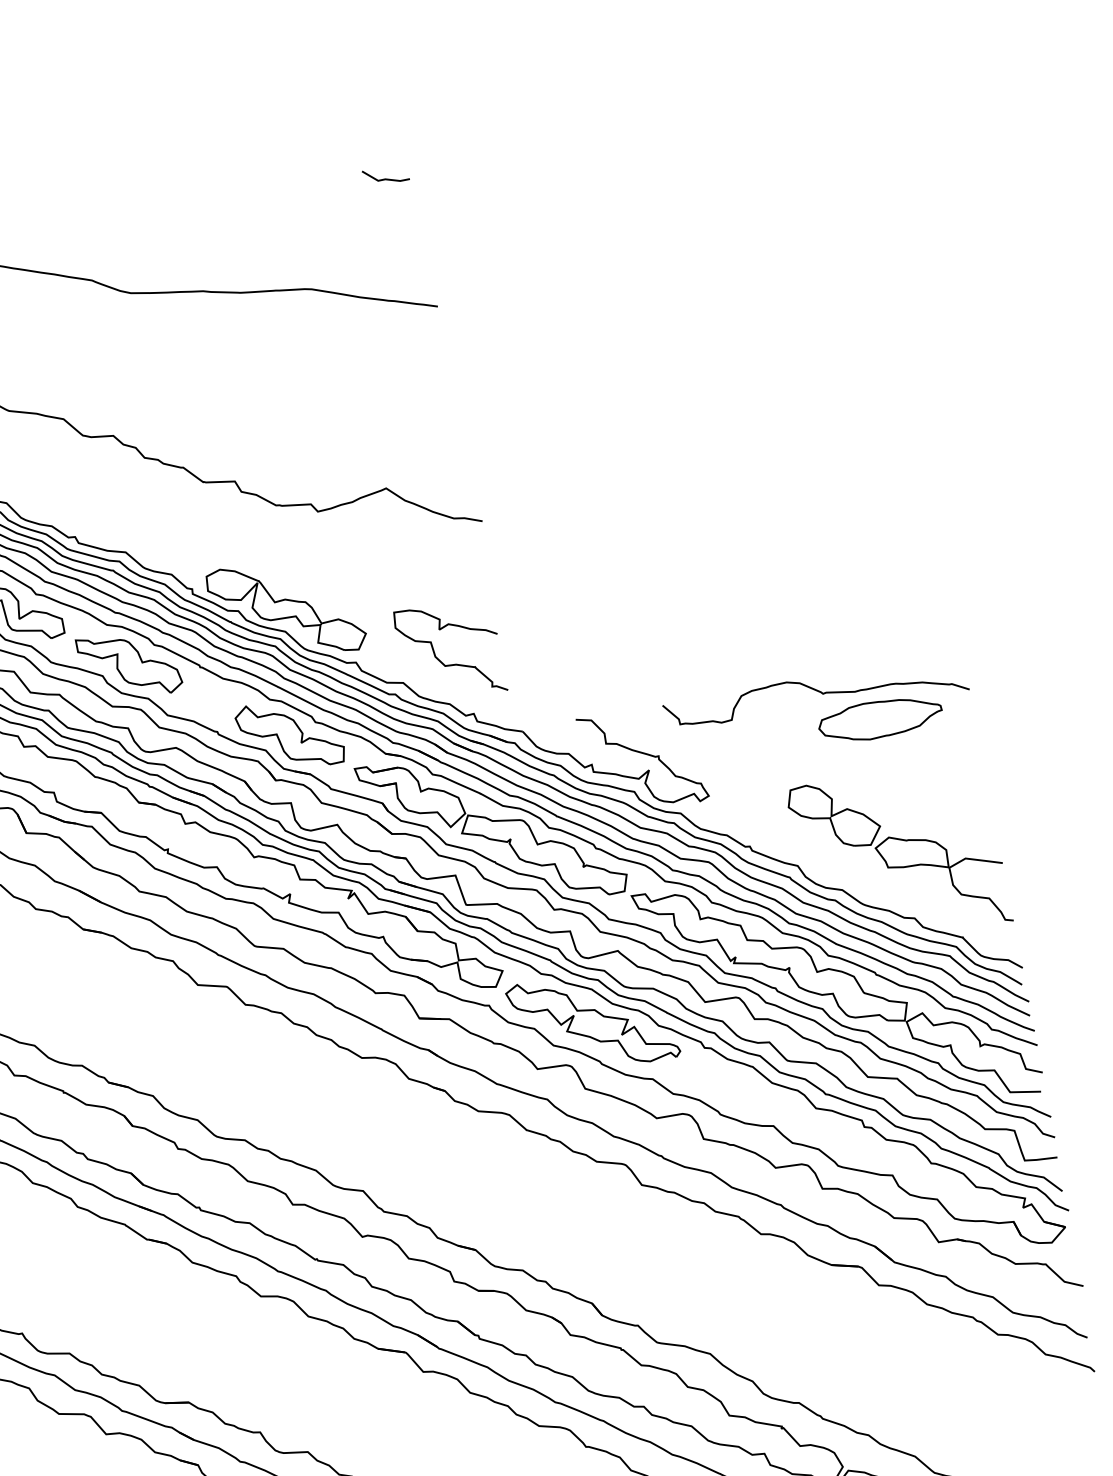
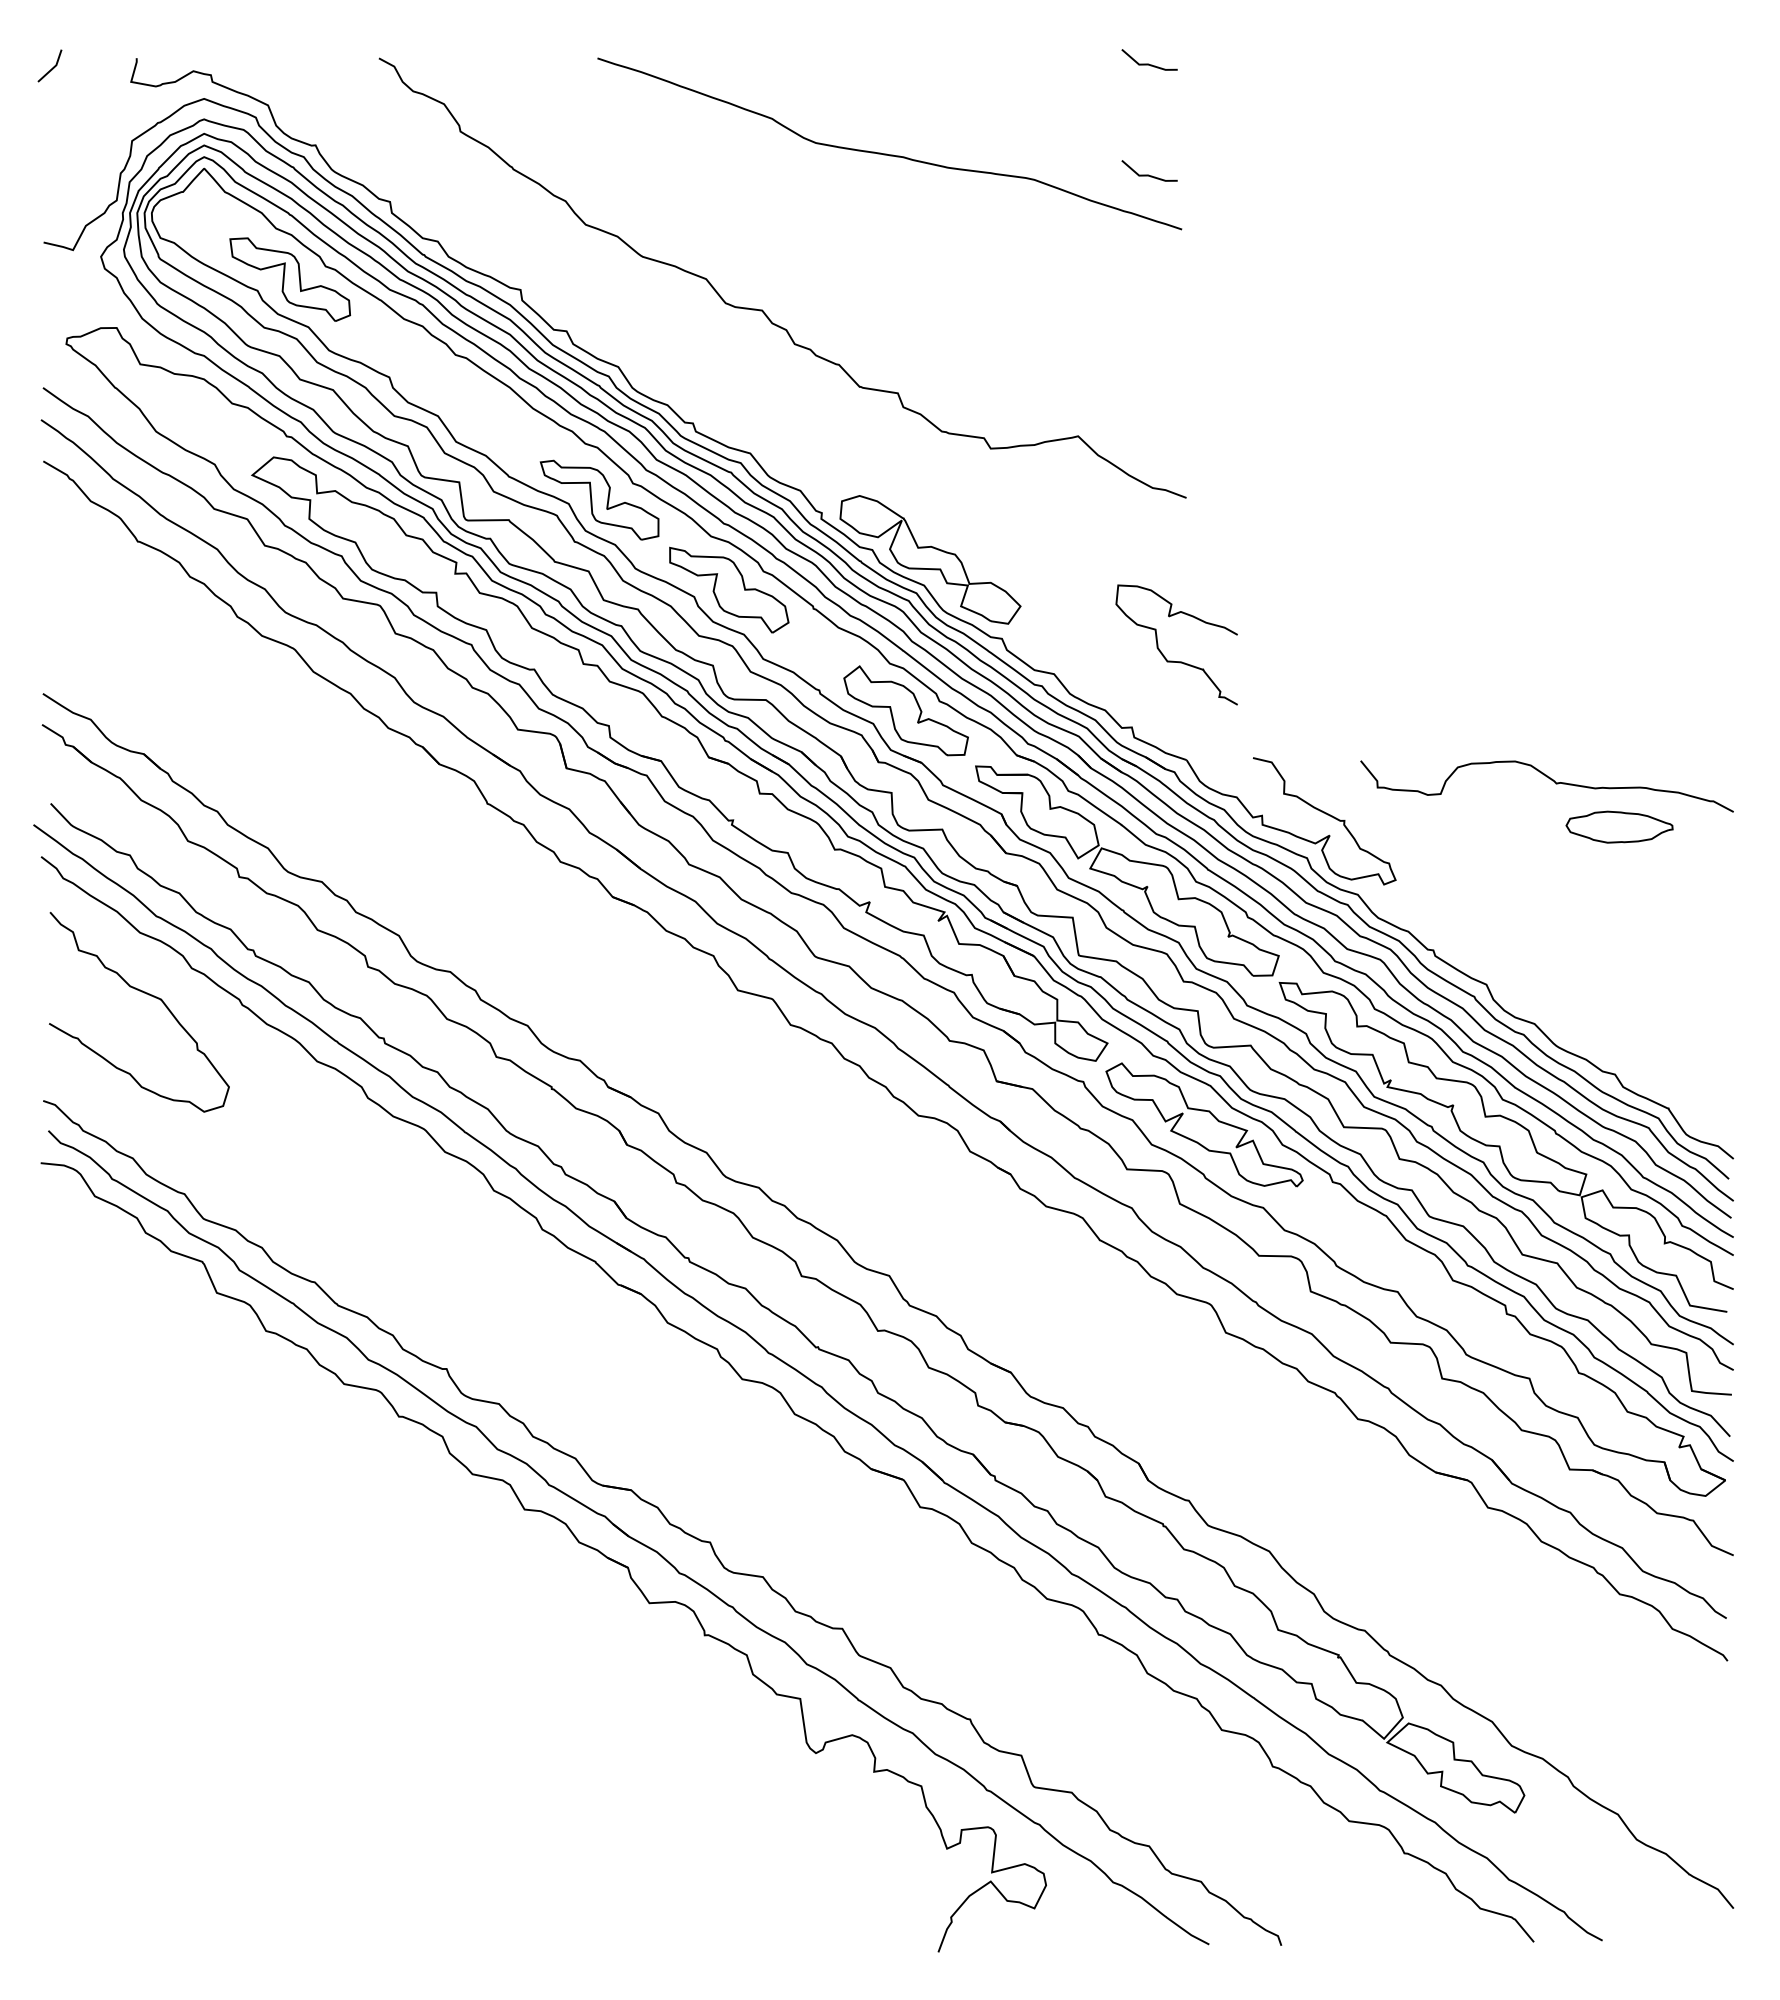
line: (402, 267) -> (1148, 174), added
curve: (439, 659) -> (1162, 652), moved
part: (880, 719) -> (1619, 827), size x0.7
part: (898, 854) -> (1610, 994), removed

